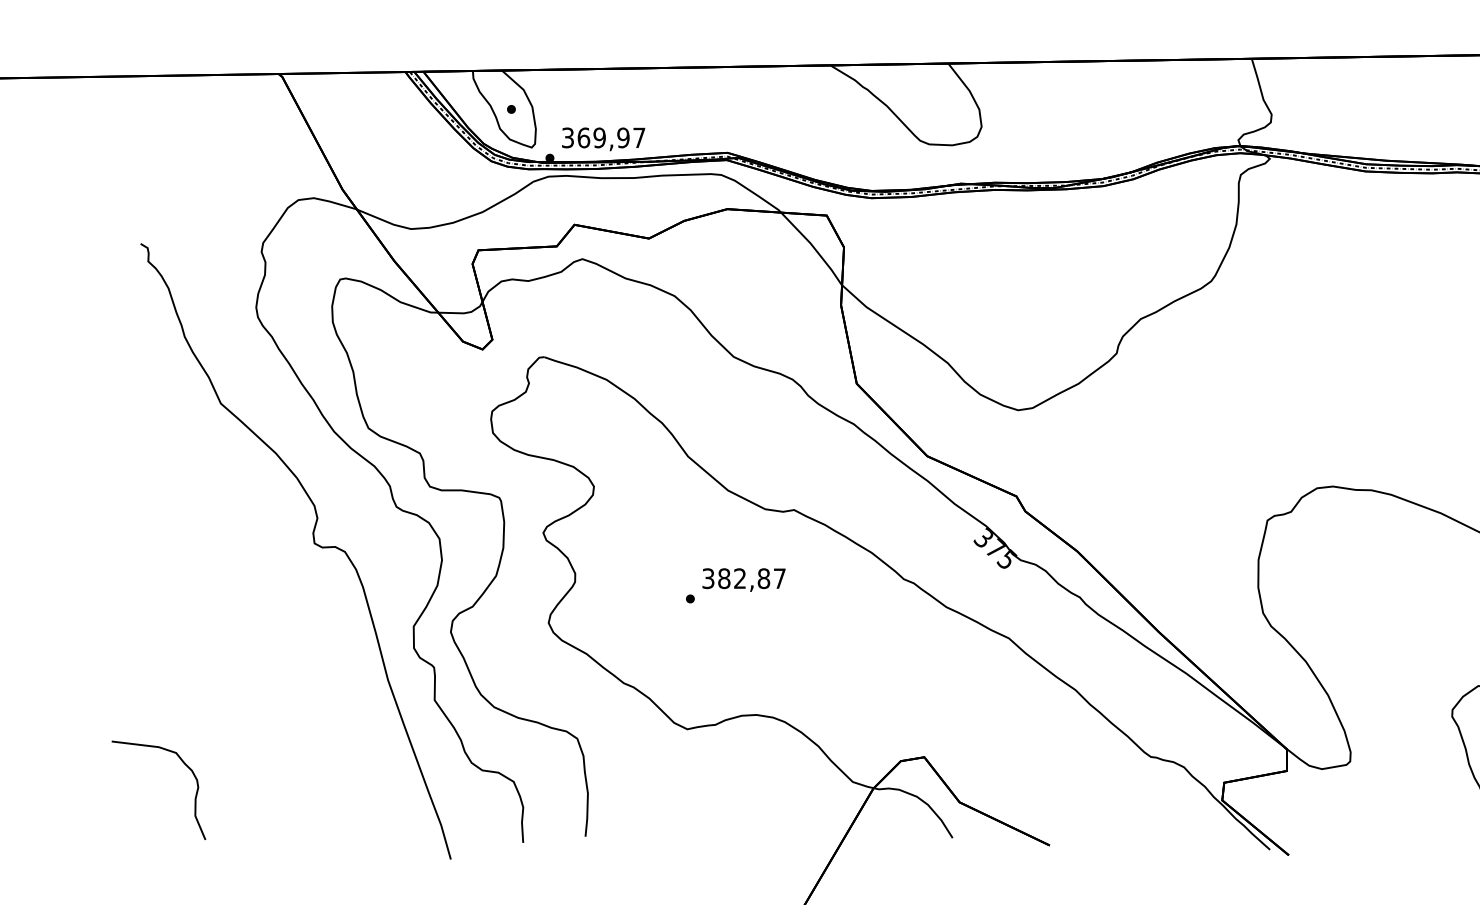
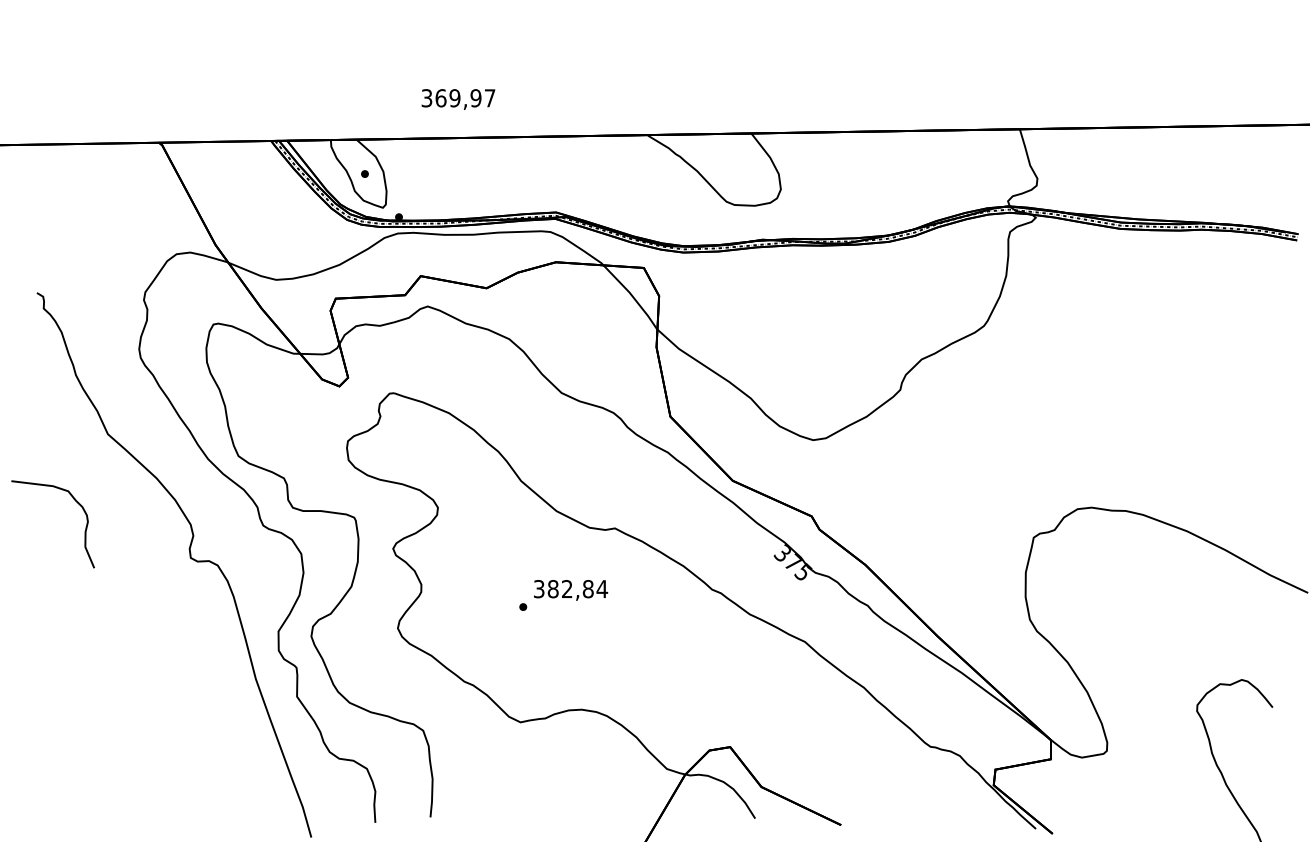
text: (603, 139) -> (458, 99), moved
text: (779, 577) -> (602, 588), 382,87 -> 382,84
curve: (184, 764) -> (75, 501), moved

